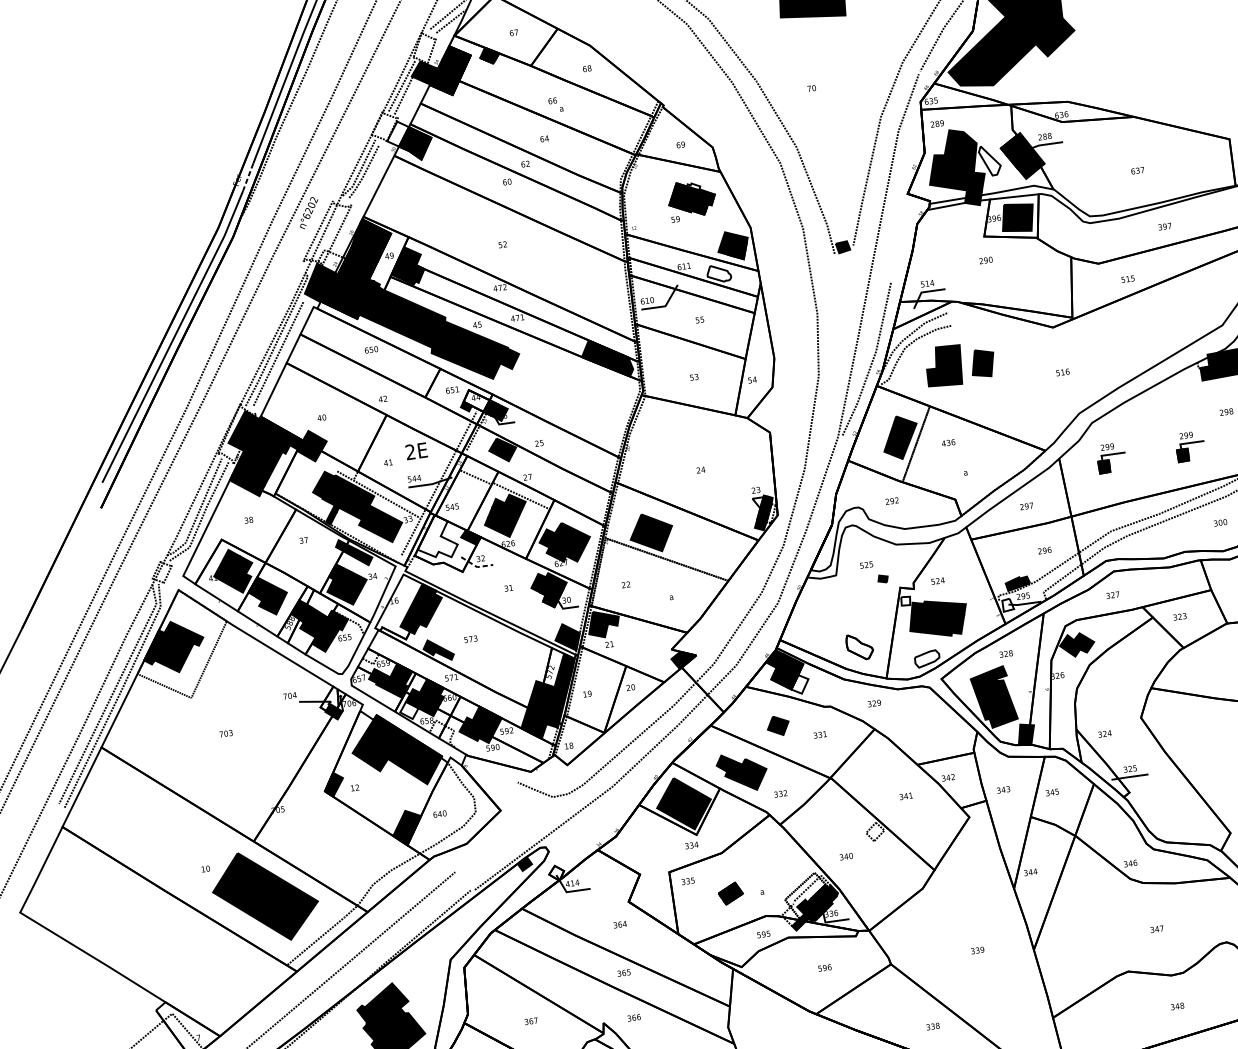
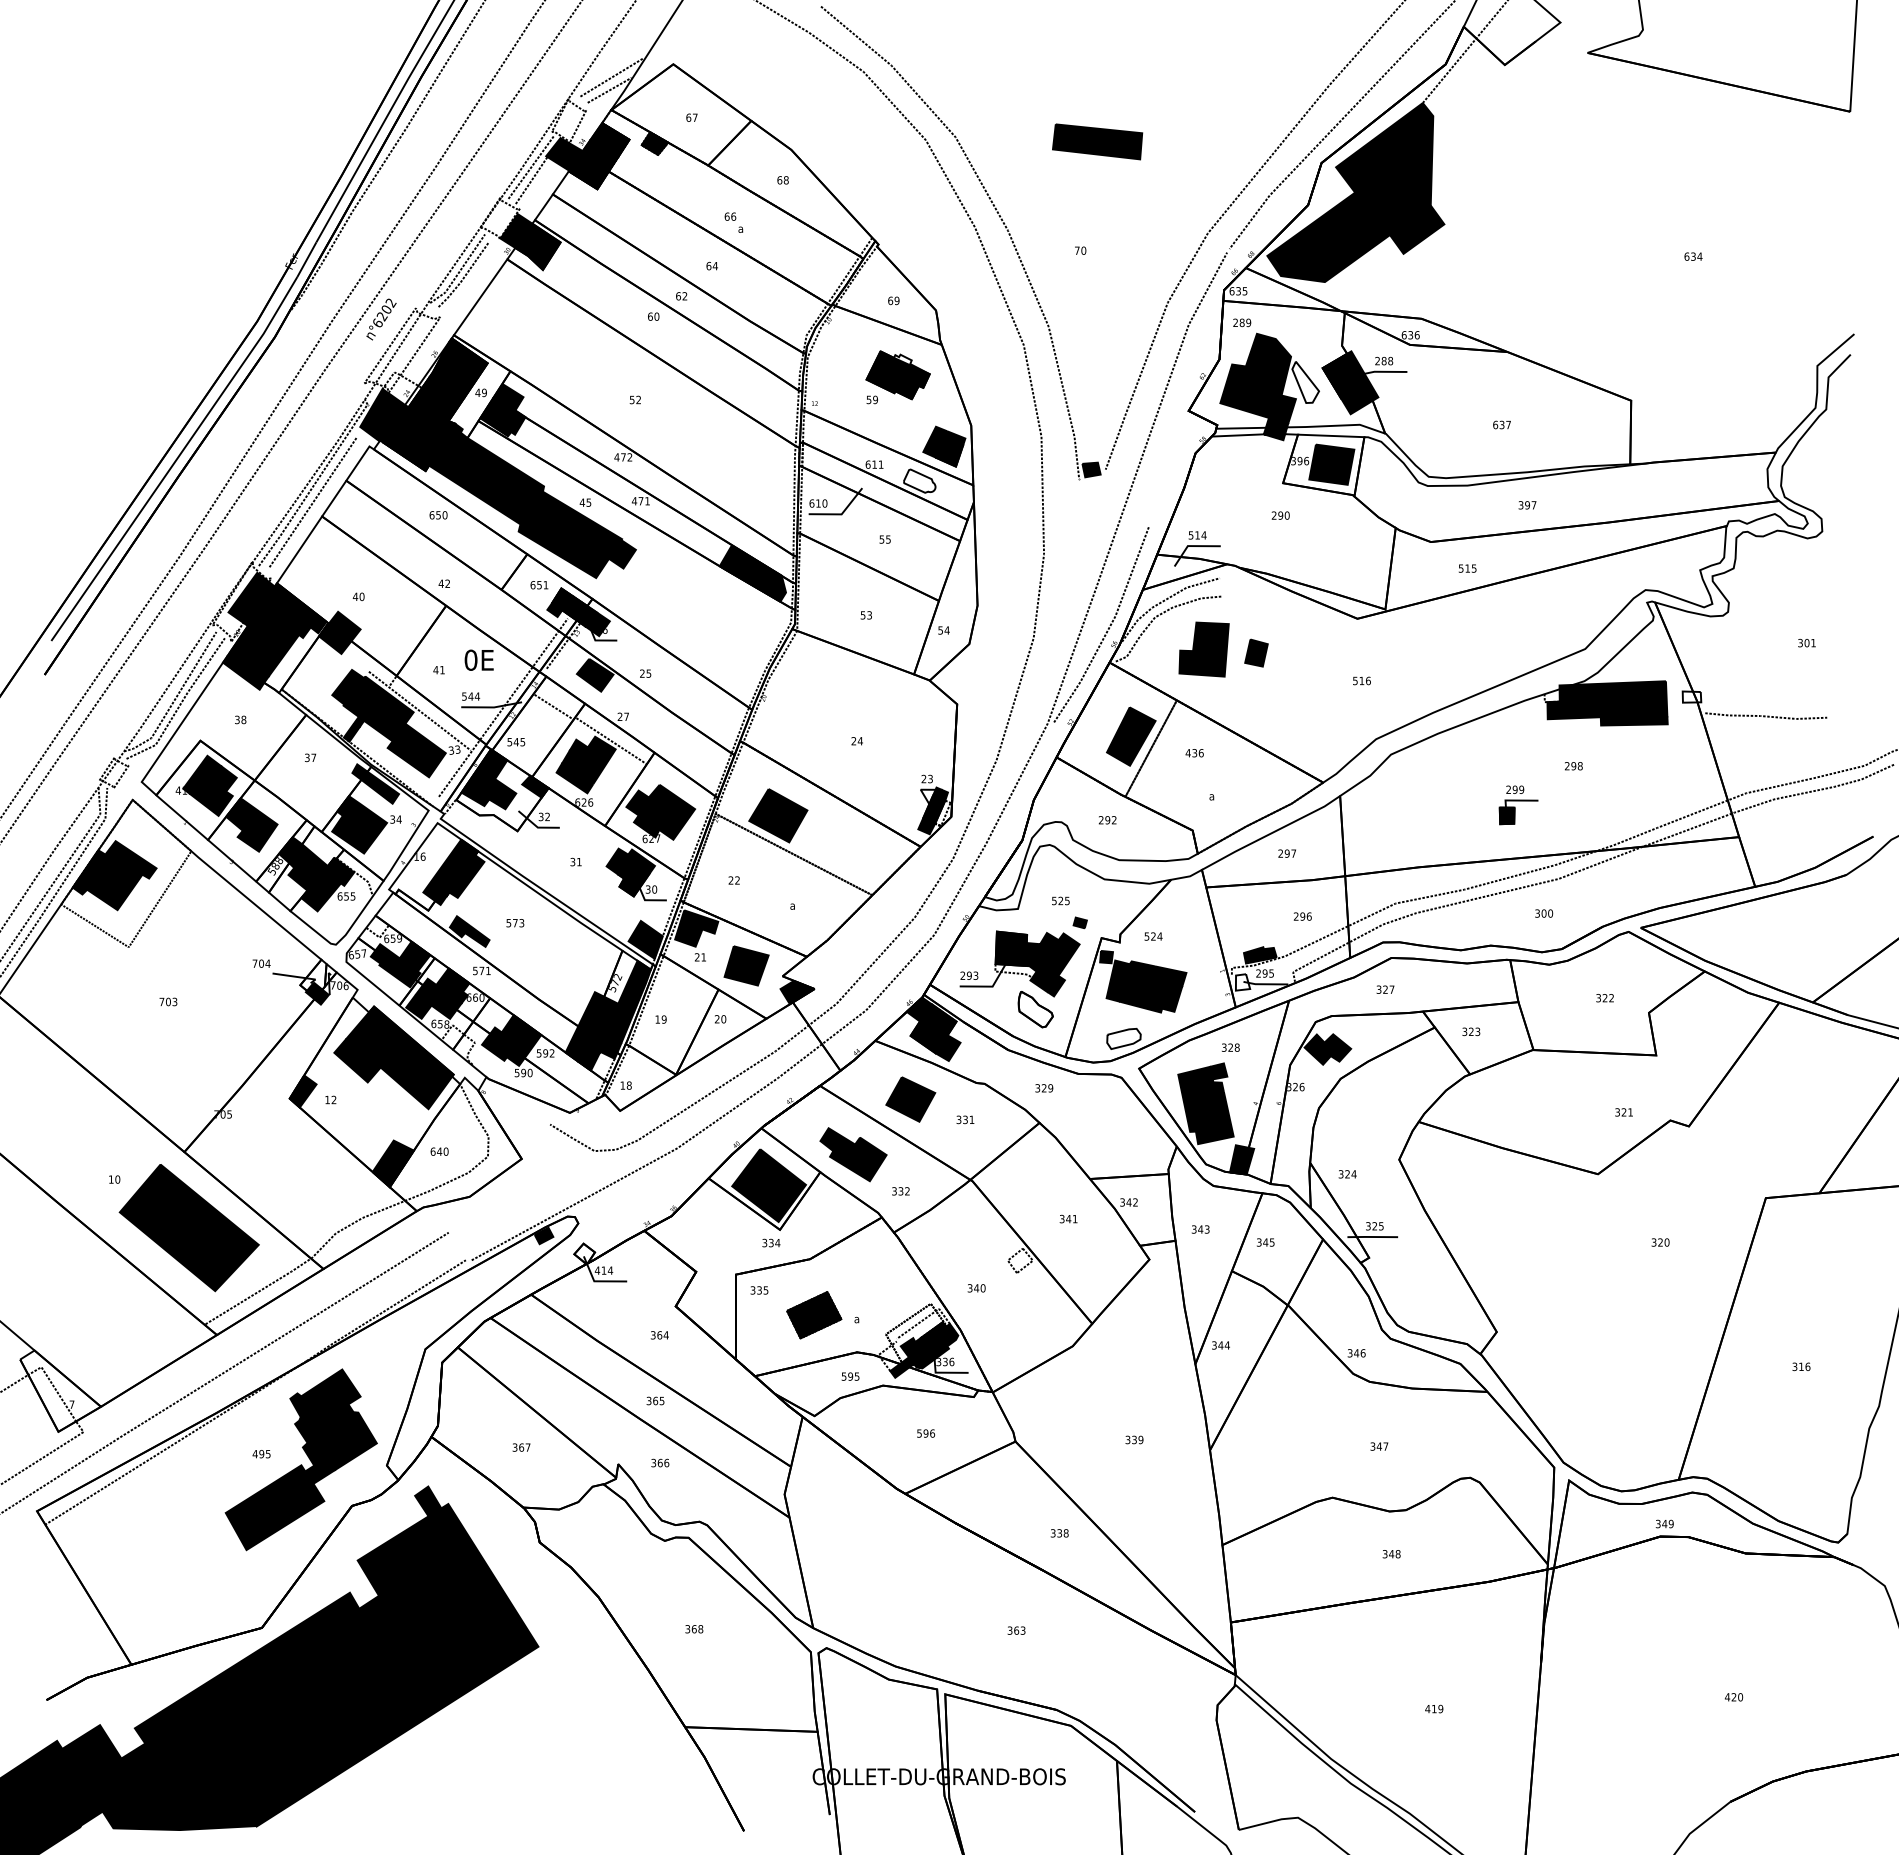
fill: (398, 133) -> (516, 230), added
line: (247, 177) -> (306, 259), dashed -> solid
part: (982, 362) -> (1256, 652), size x0.71
fill: (476, 401) -> (569, 604), added
text: (410, 451) -> (470, 659), 2E -> 0E
part: (1111, 458) -> (1410, 805), removed
fill: (436, 537) -> (488, 779), added
line: (476, 566) -> (537, 826), dashed -> solid
fill: (905, 600) -> (1106, 956), added
part: (843, 615) -> (1019, 963), added
part: (644, 645) -> (746, 965), added
fill: (799, 684) -> (947, 1048), added
fill: (409, 710) -> (418, 1006), added
part: (778, 725) -> (910, 1099), size x1.67
part: (730, 893) -> (814, 1315), size x1.67

